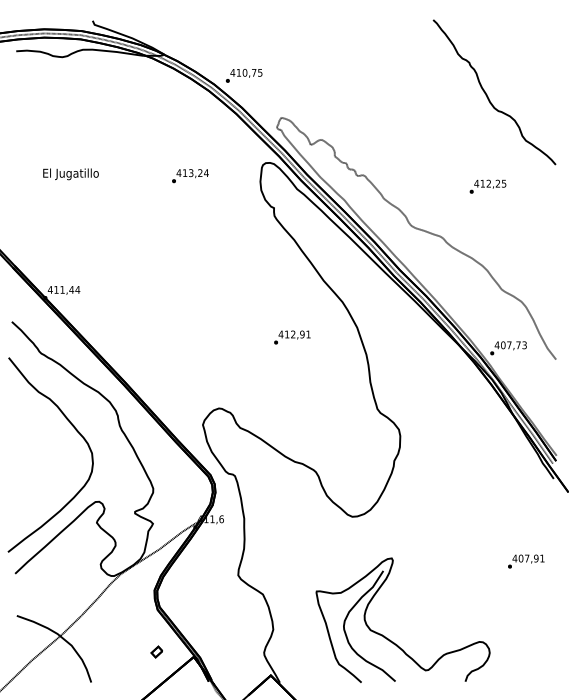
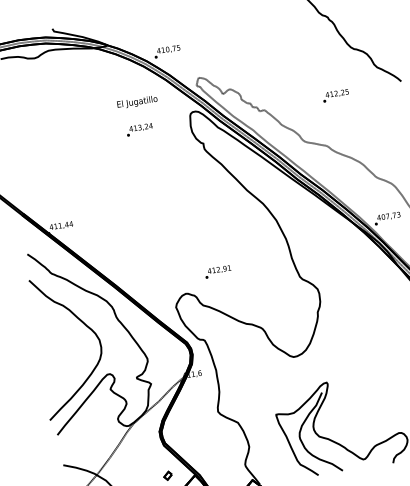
text: (70, 174) -> (137, 102), moved
text: (487, 186) -> (335, 95), moved
text: (292, 337) -> (218, 271), moved

